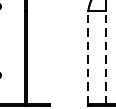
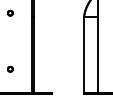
line: (87, 57) -> (83, 54), dashed -> solid
line: (106, 57) -> (98, 54), dashed -> solid

